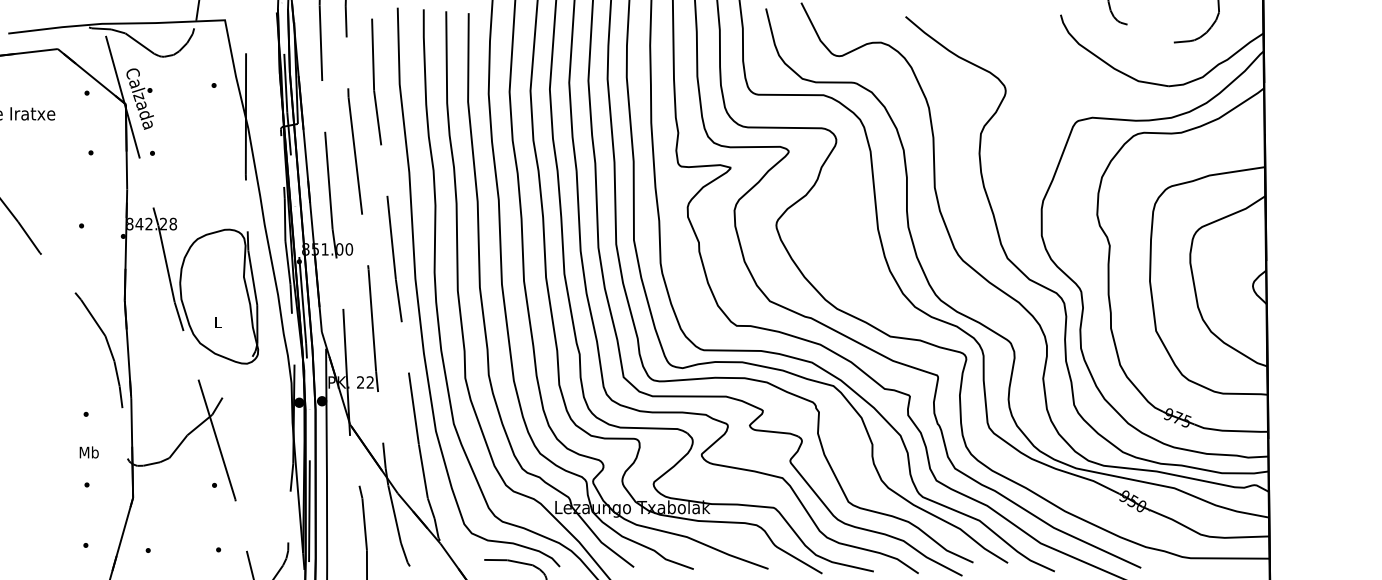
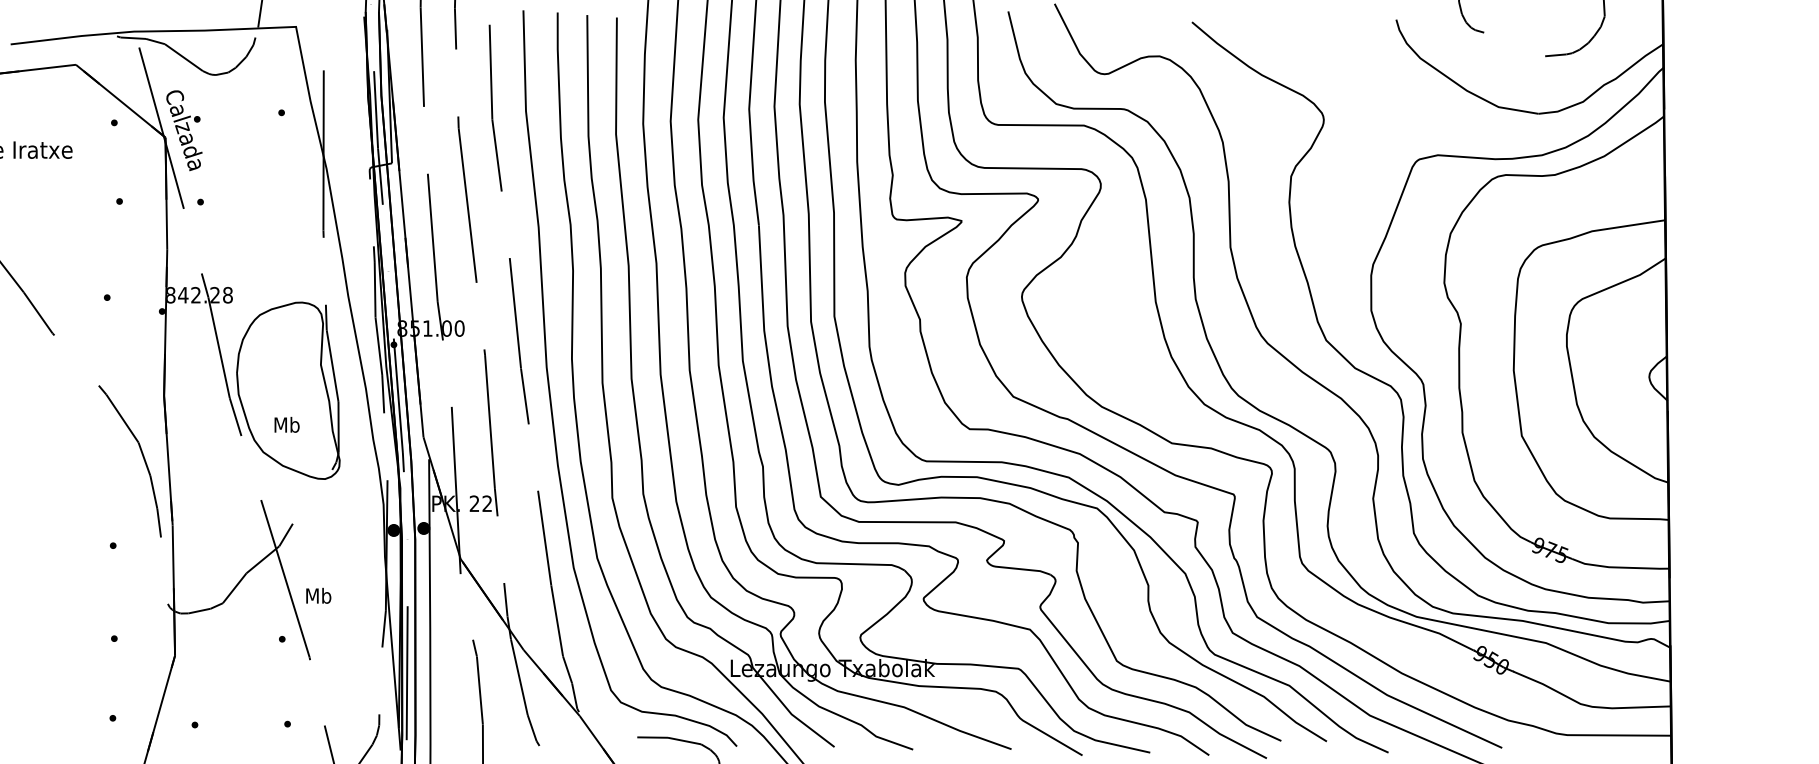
text: (217, 322) -> (286, 424), L -> Mb
text: (88, 452) -> (317, 595), moved

